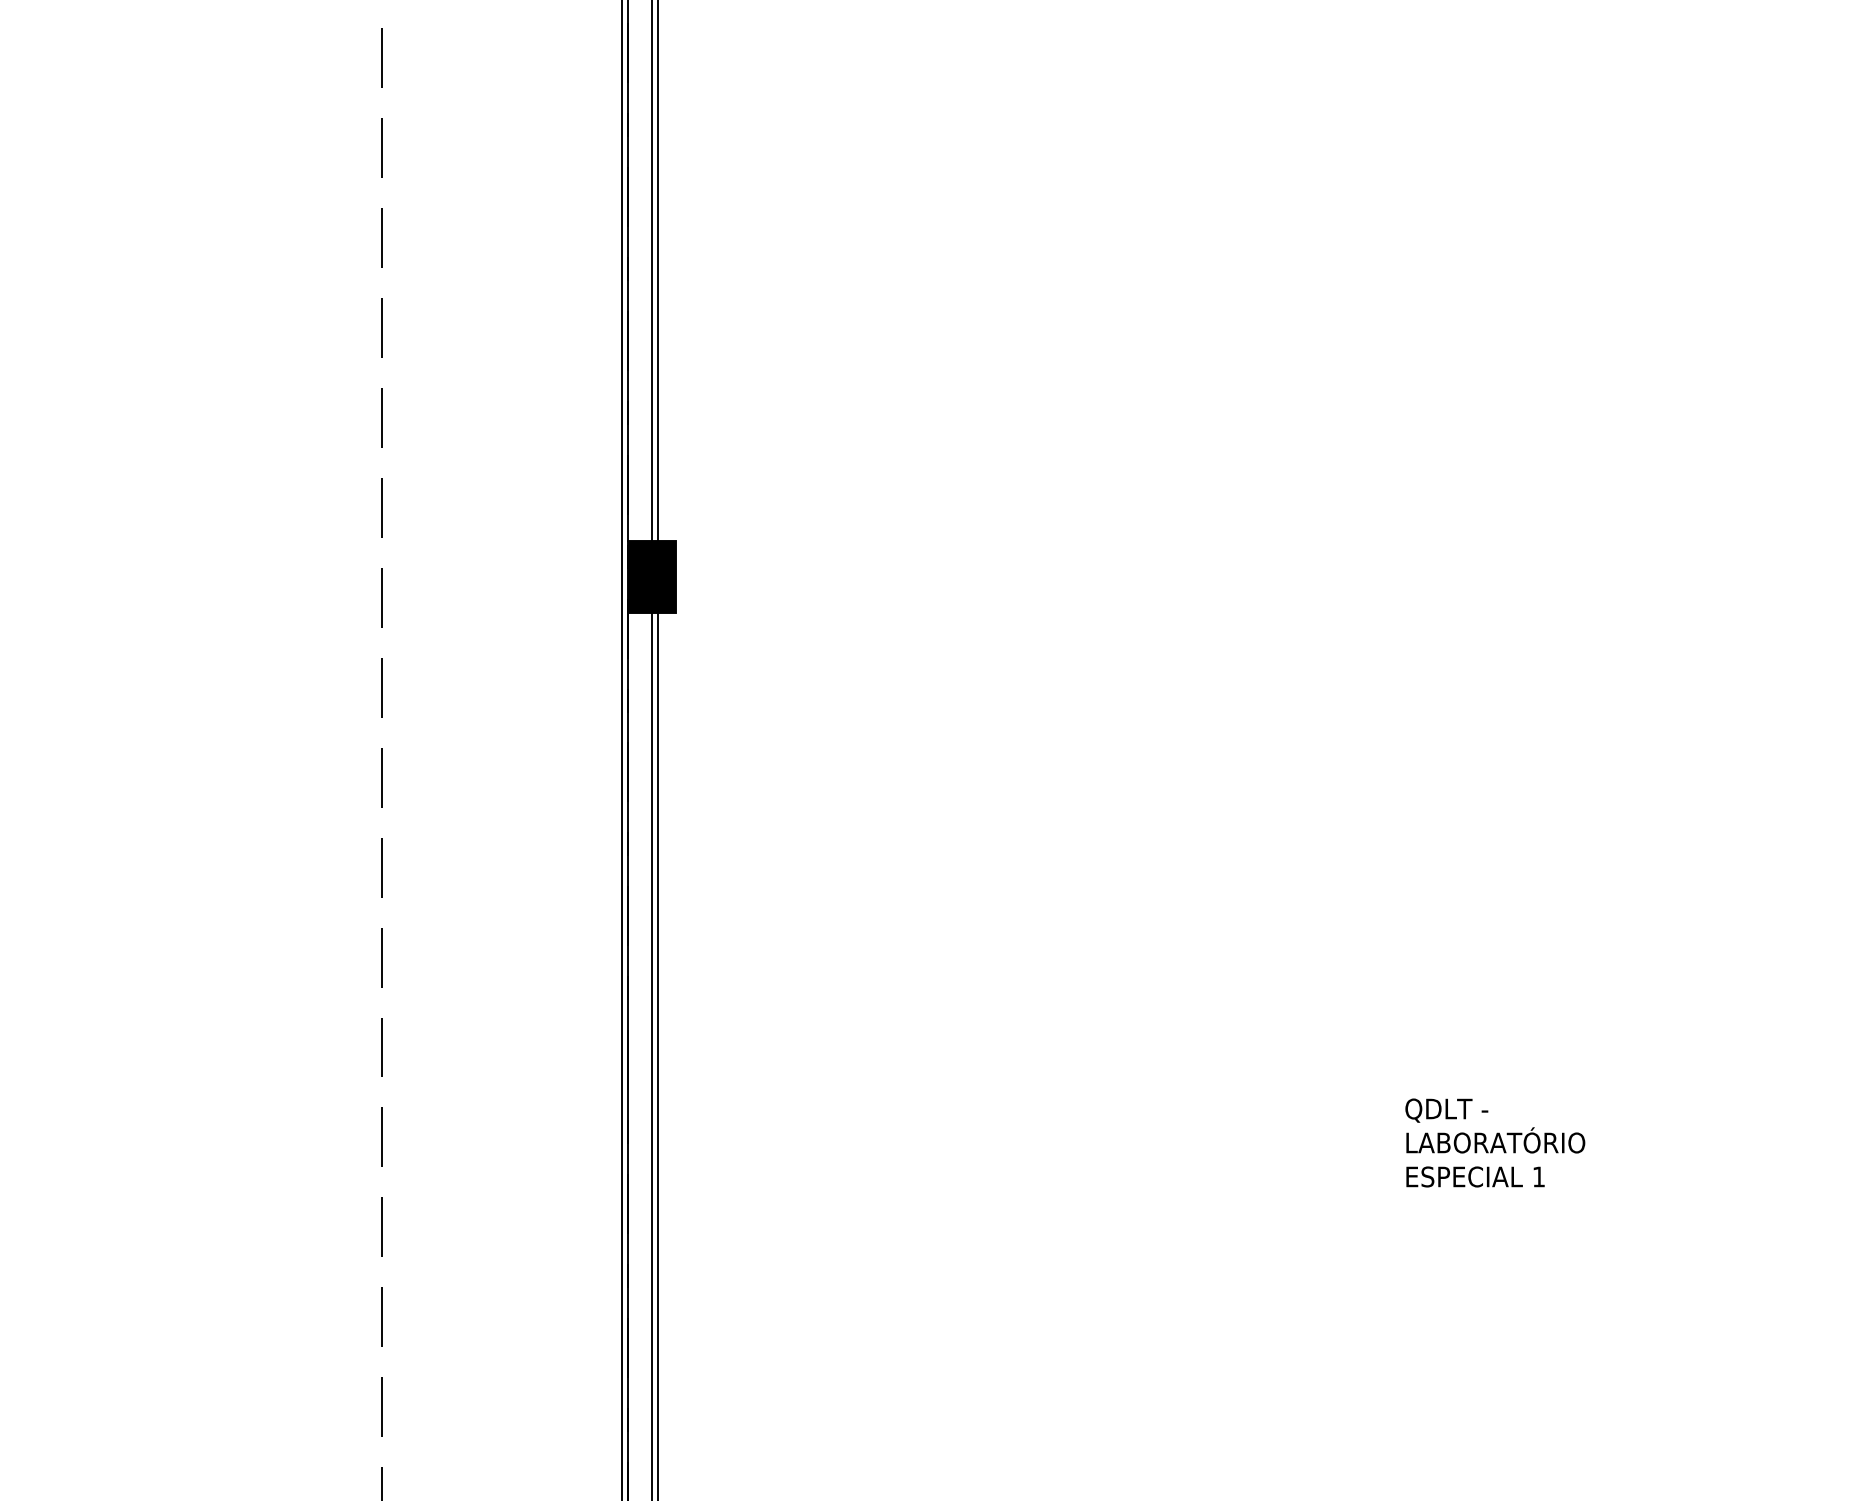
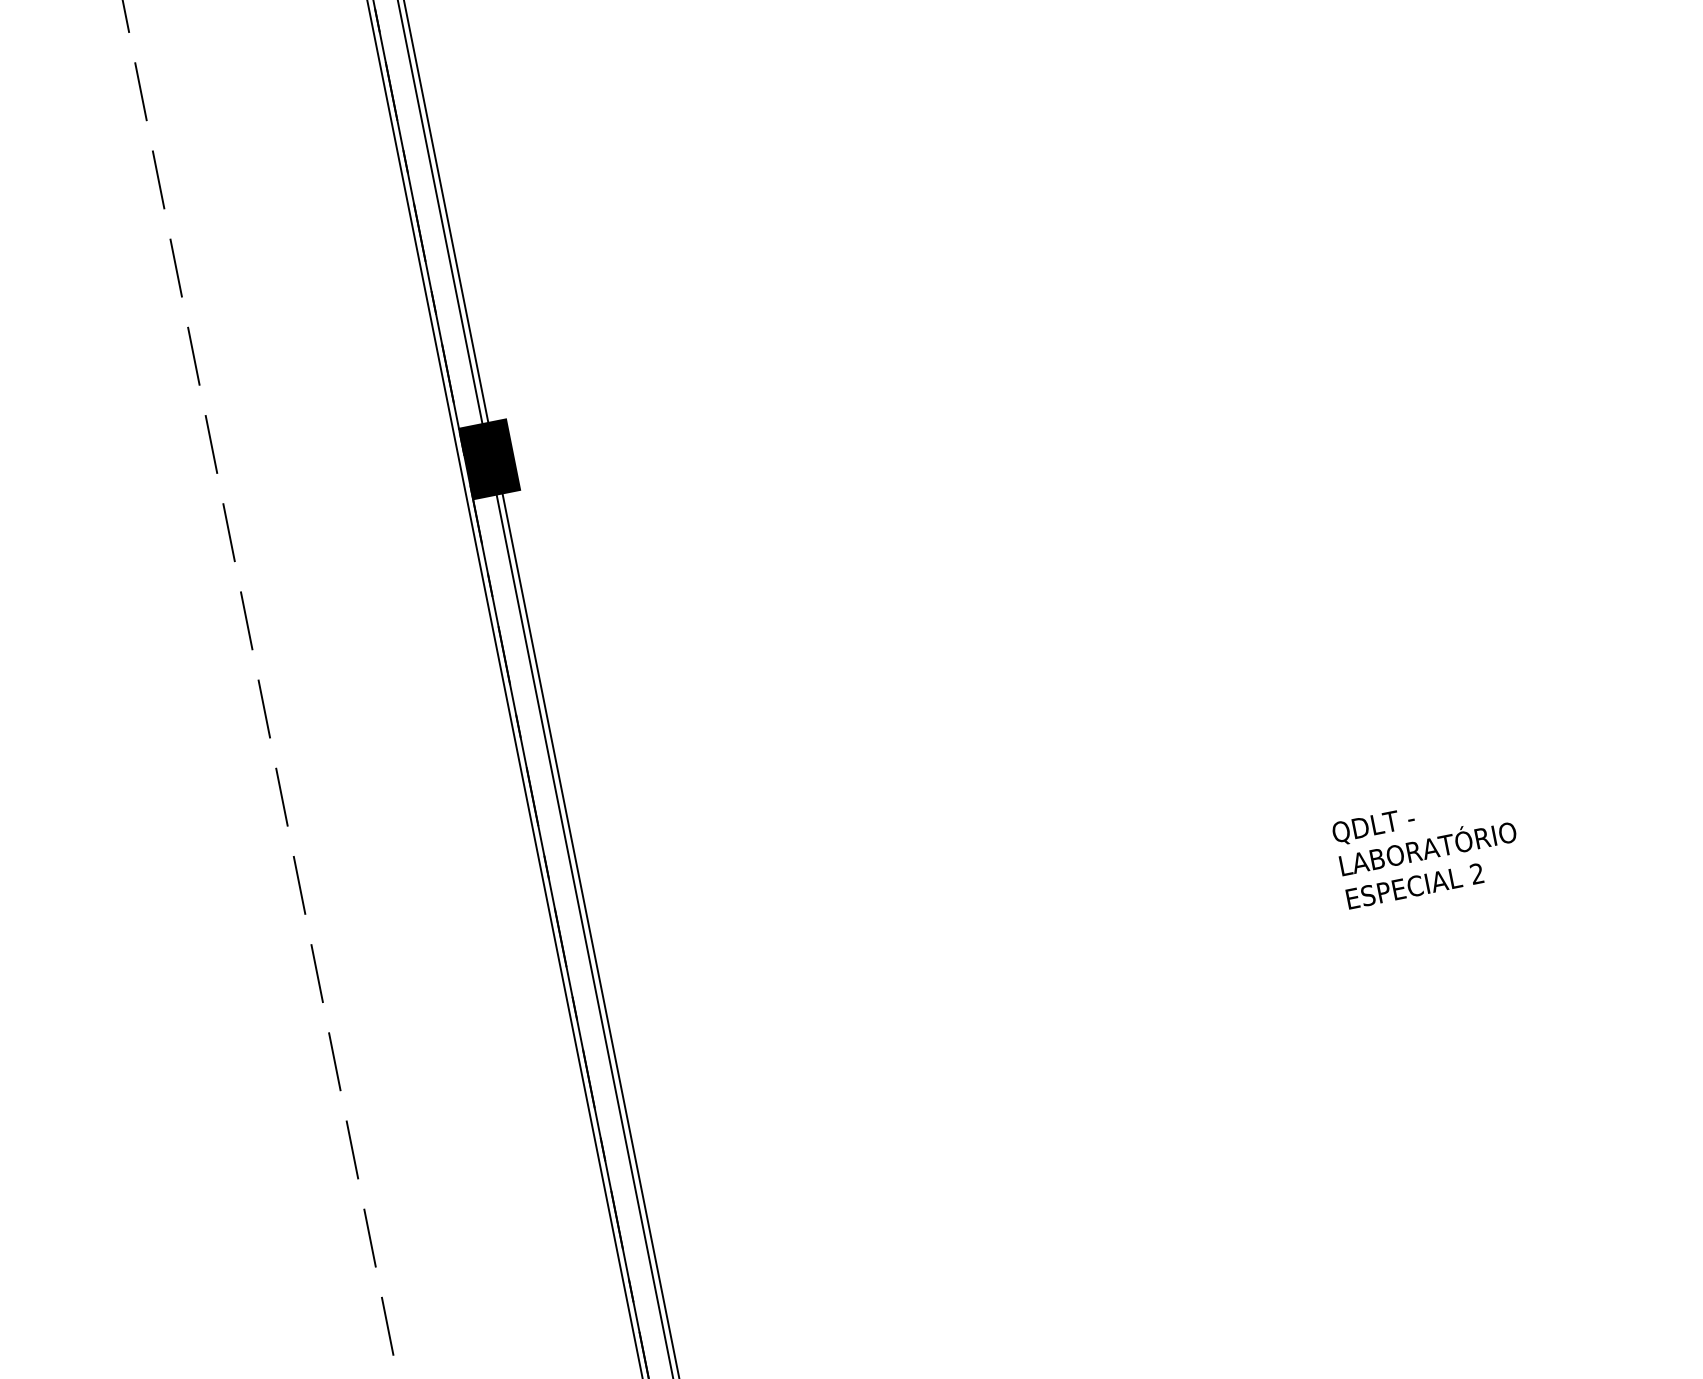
text: (1538, 1176) -> (1476, 873), 1 -> 2

